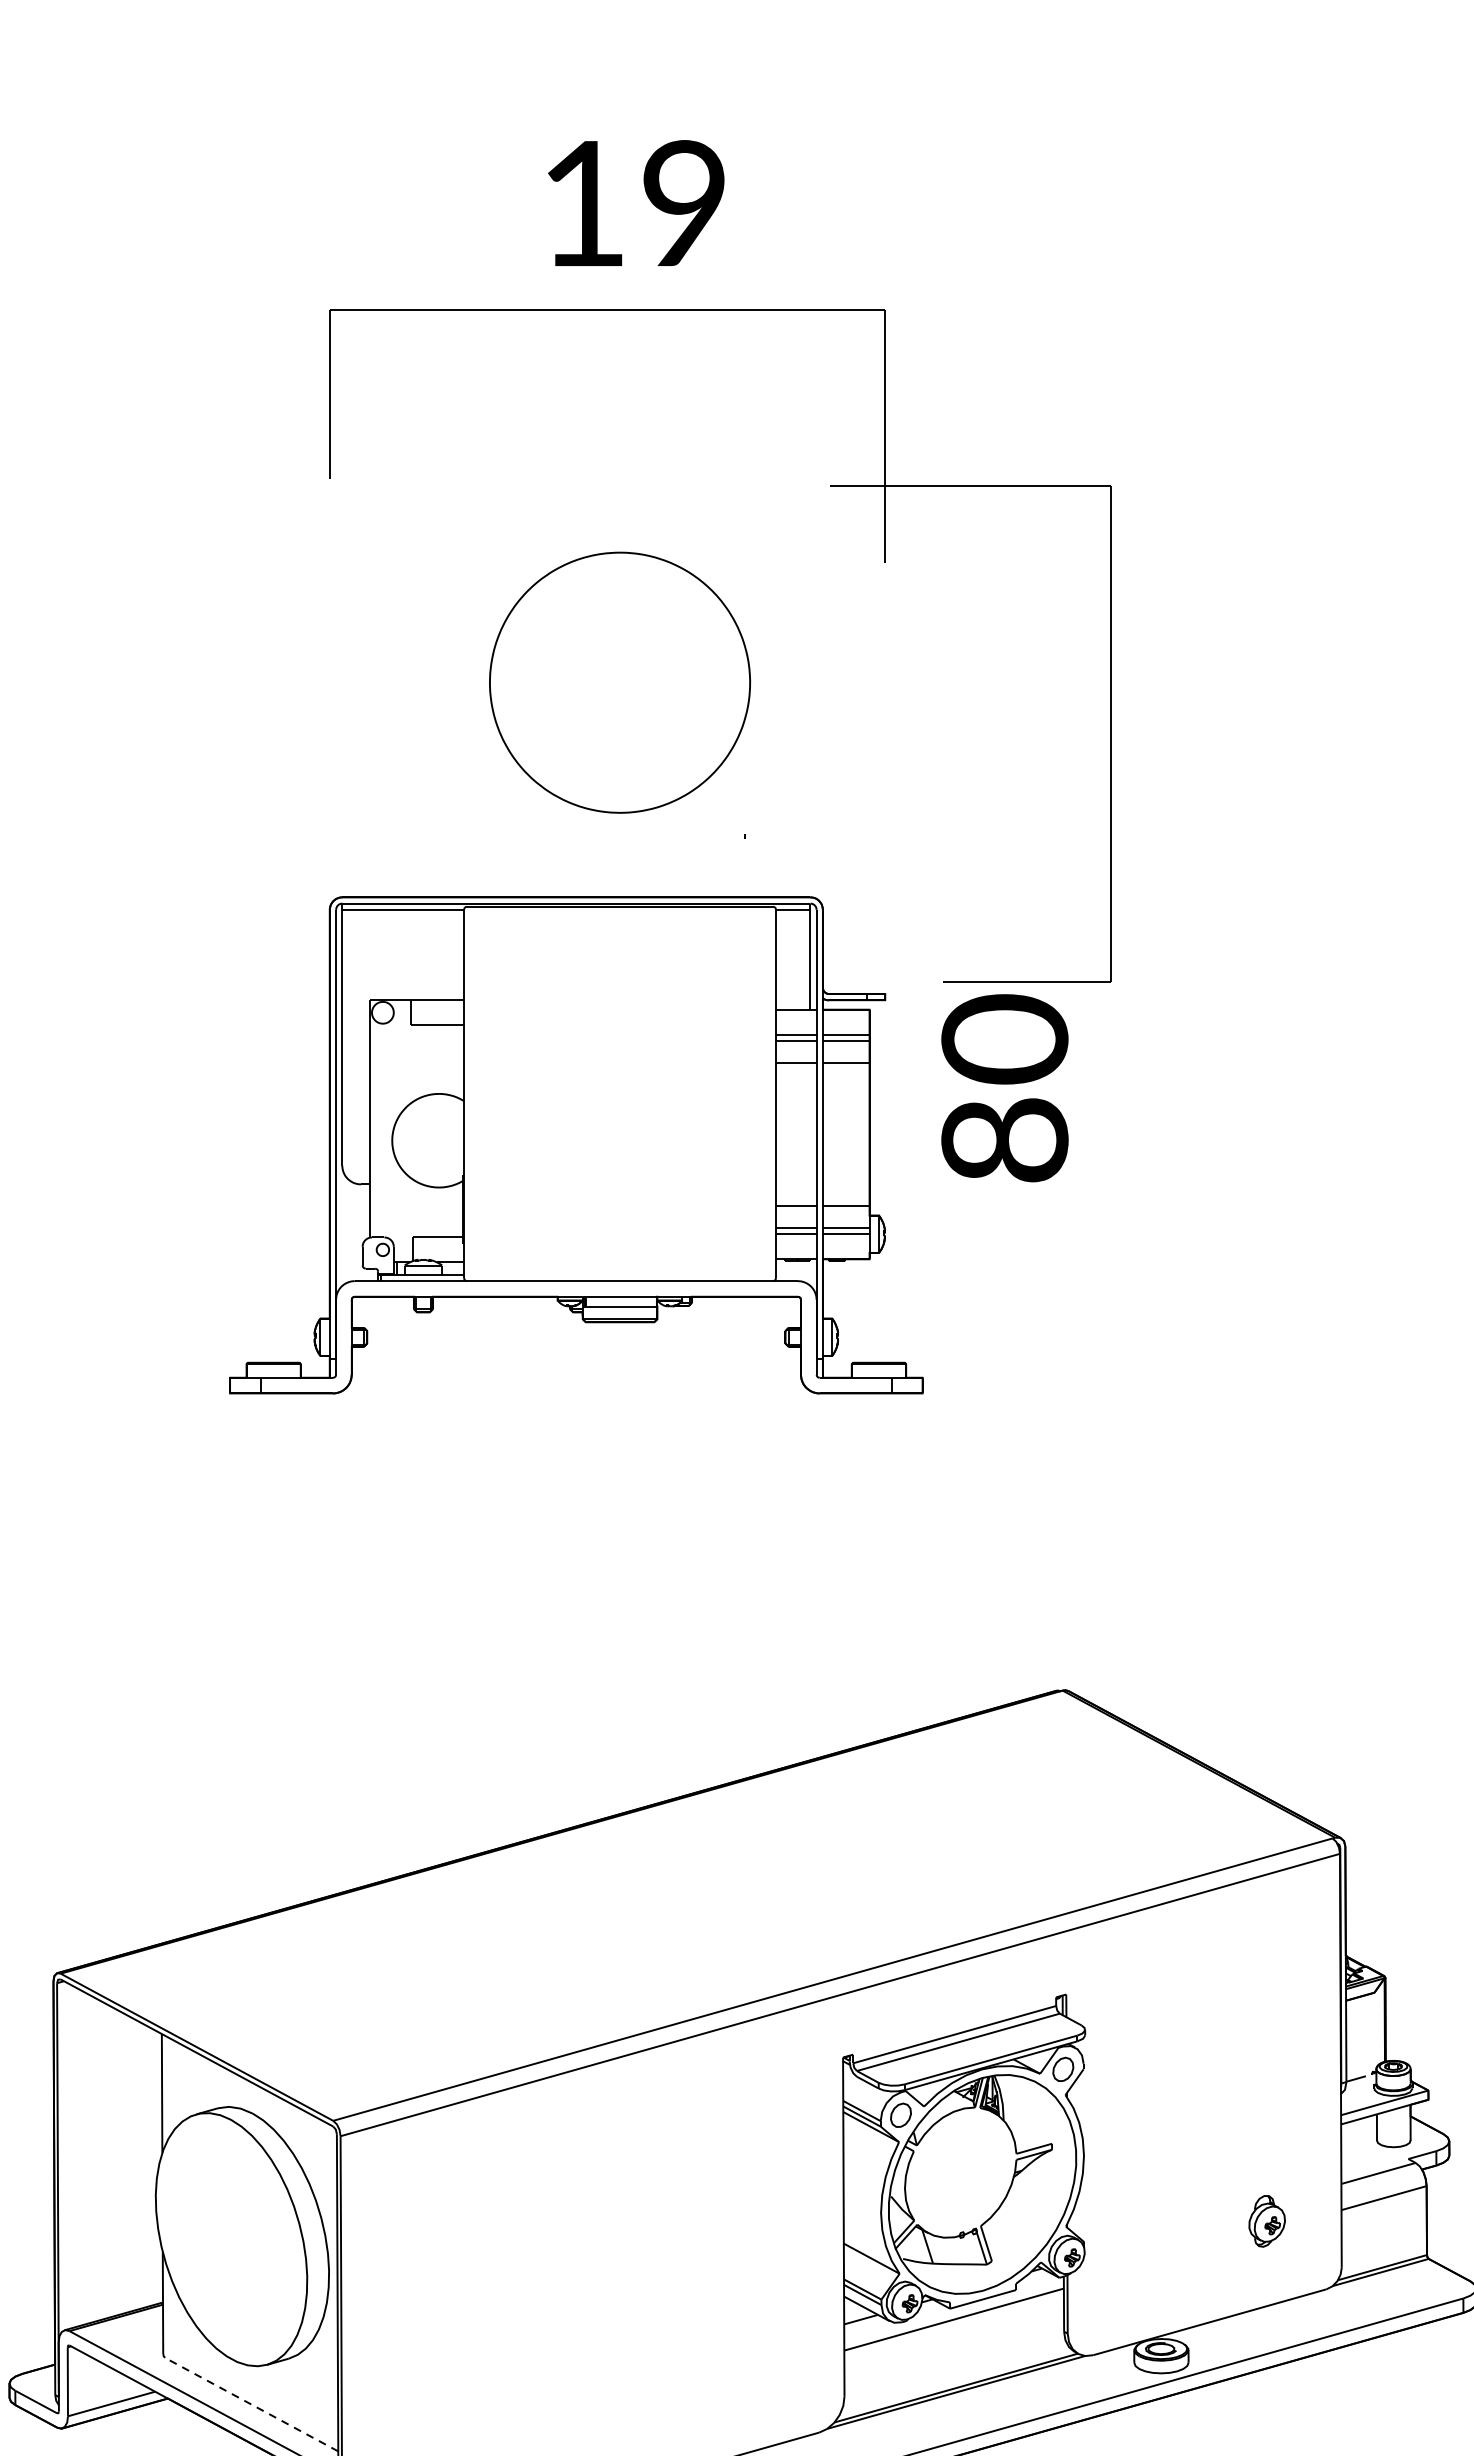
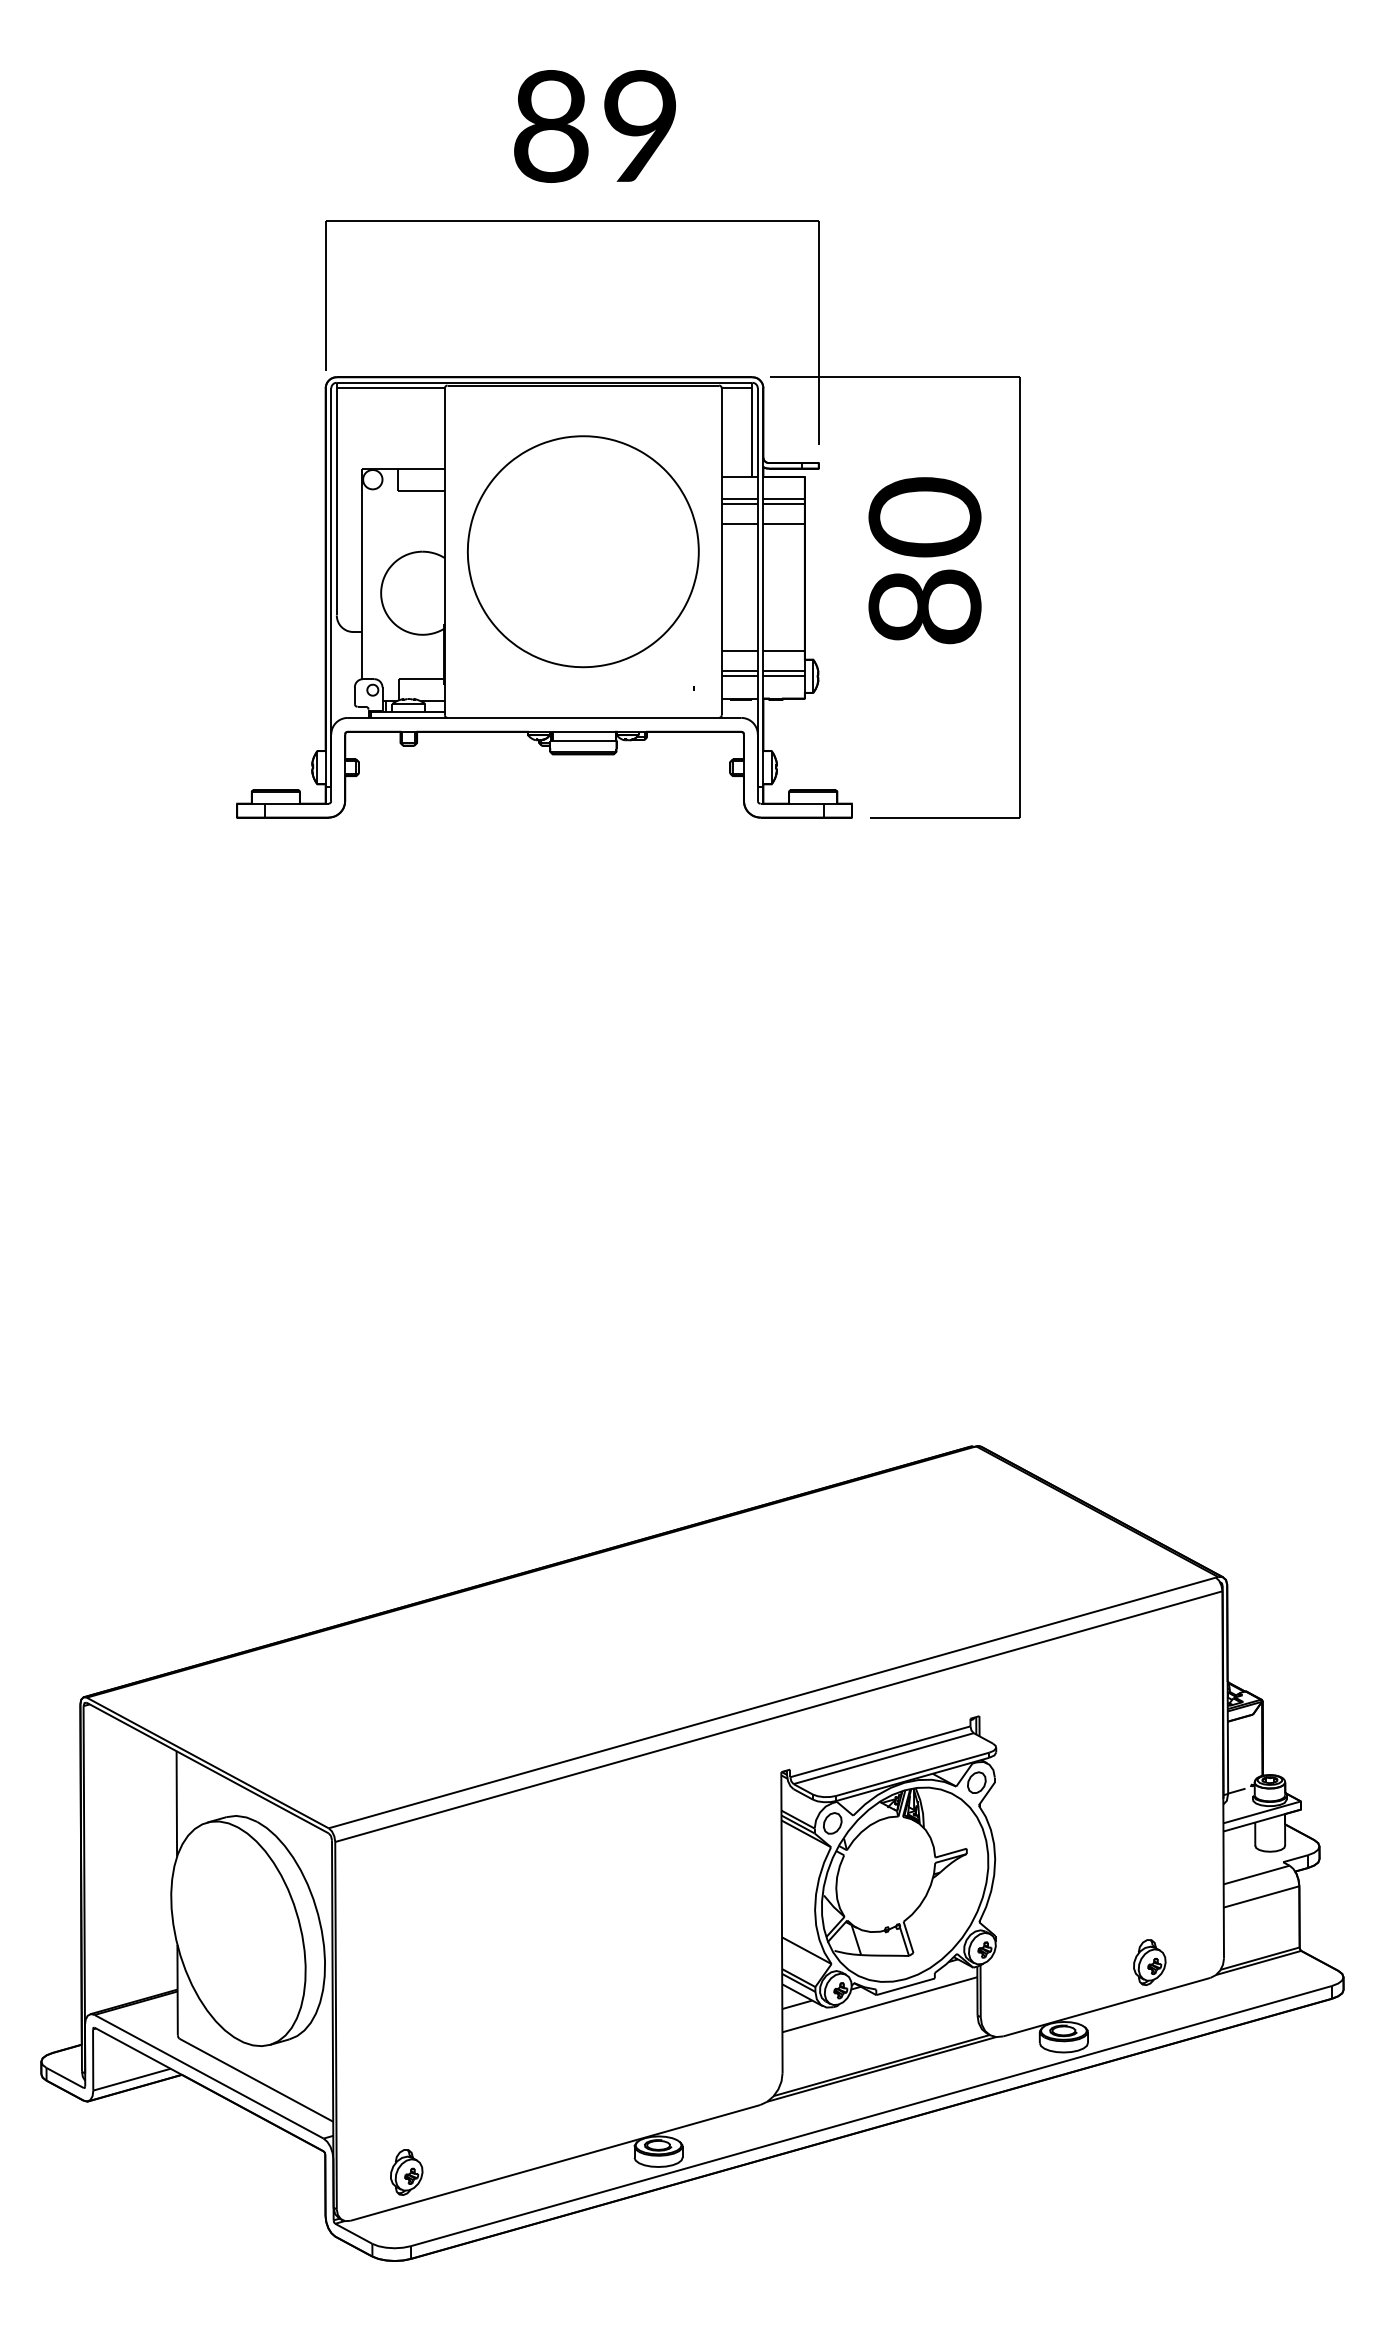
text: (584, 203) -> (551, 126), 19 -> 89
text: (1004, 1088) -> (924, 560), moved
part: (576, 1145) -> (544, 597), moved
part: (1266, 2221) -> (1149, 1962), moved
line: (250, 2404) -> (255, 2080), dashed -> solid

